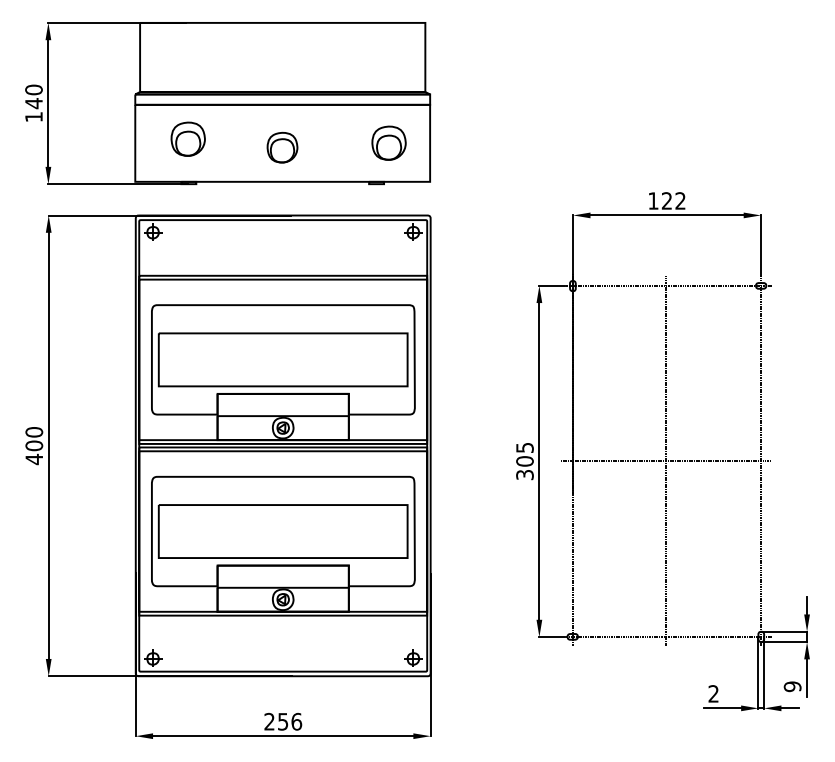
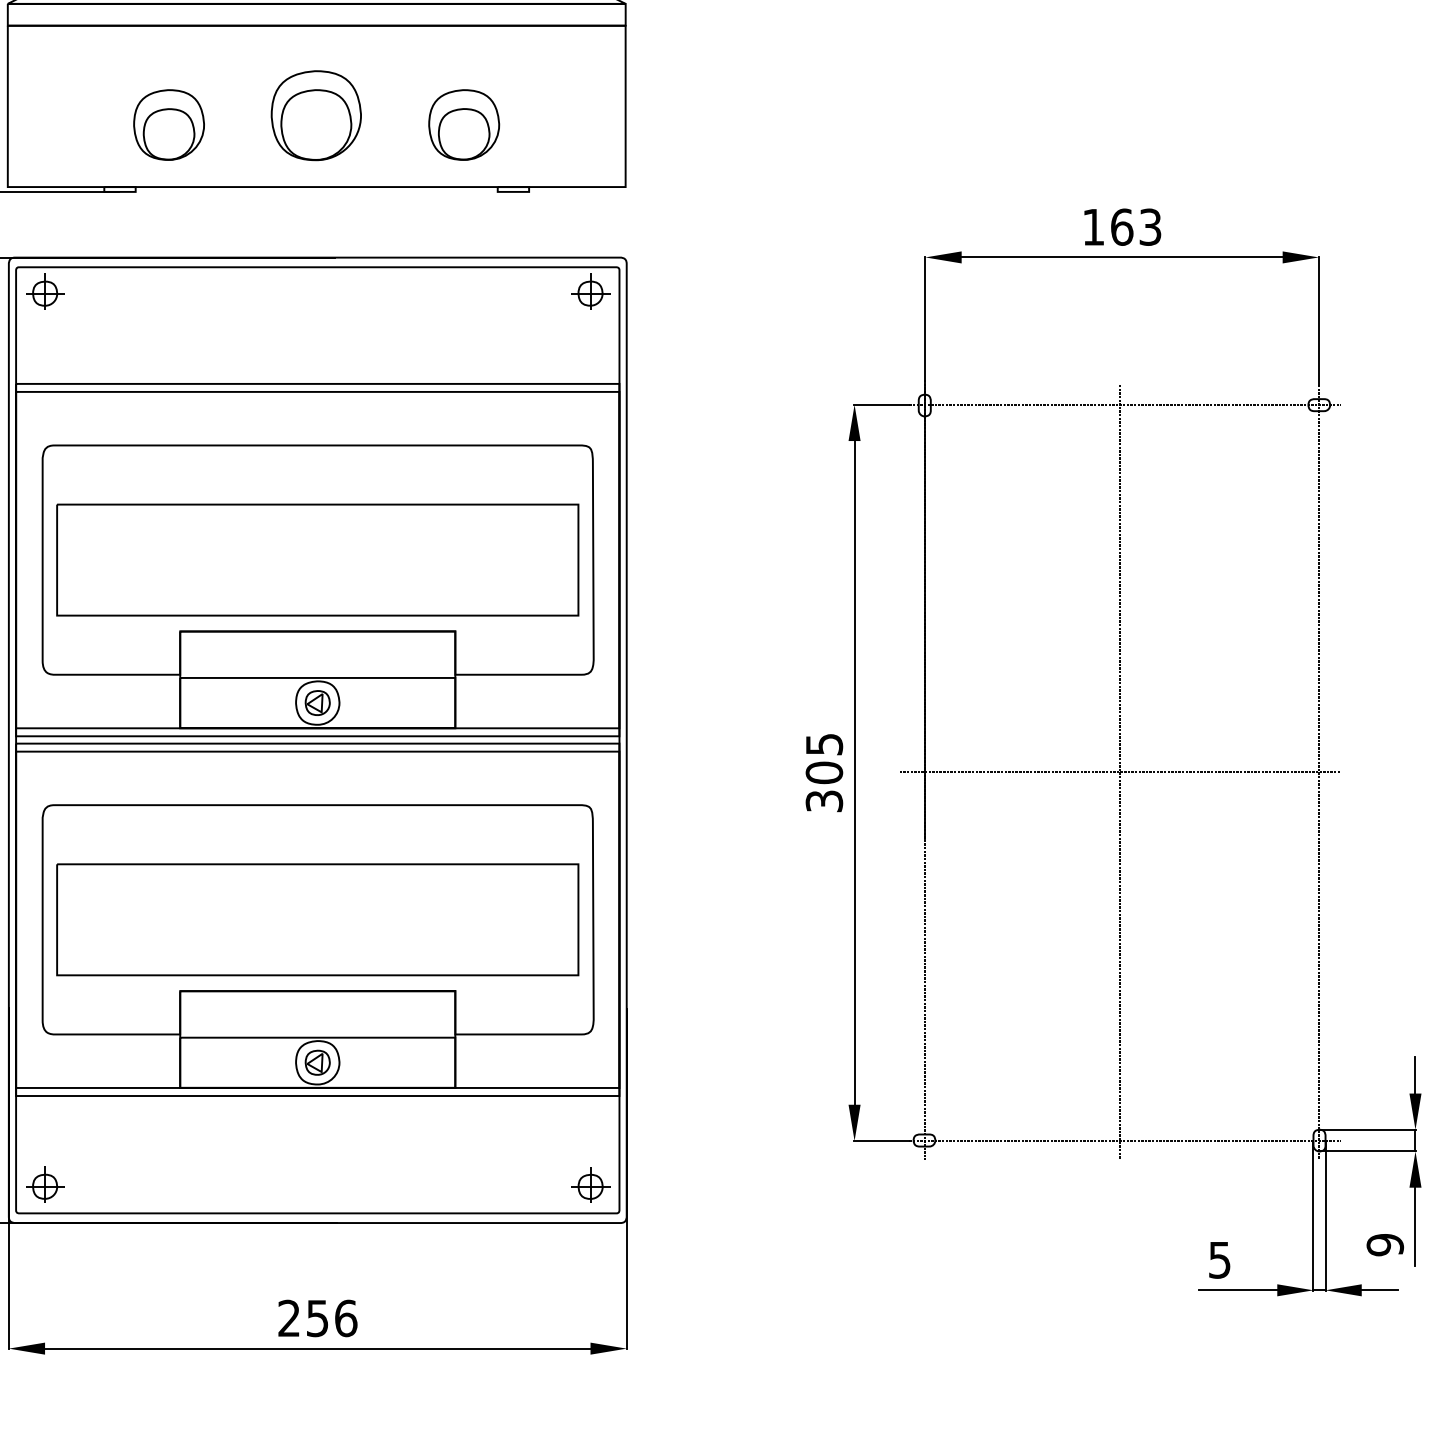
part: (187, 138) -> (167, 123), moved
part: (388, 142) -> (462, 123), moved
part: (282, 147) -> (316, 115), size x1.43
text: (673, 200) -> (1135, 226), 122 -> 163
text: (713, 693) -> (1219, 1259), 2 -> 5

